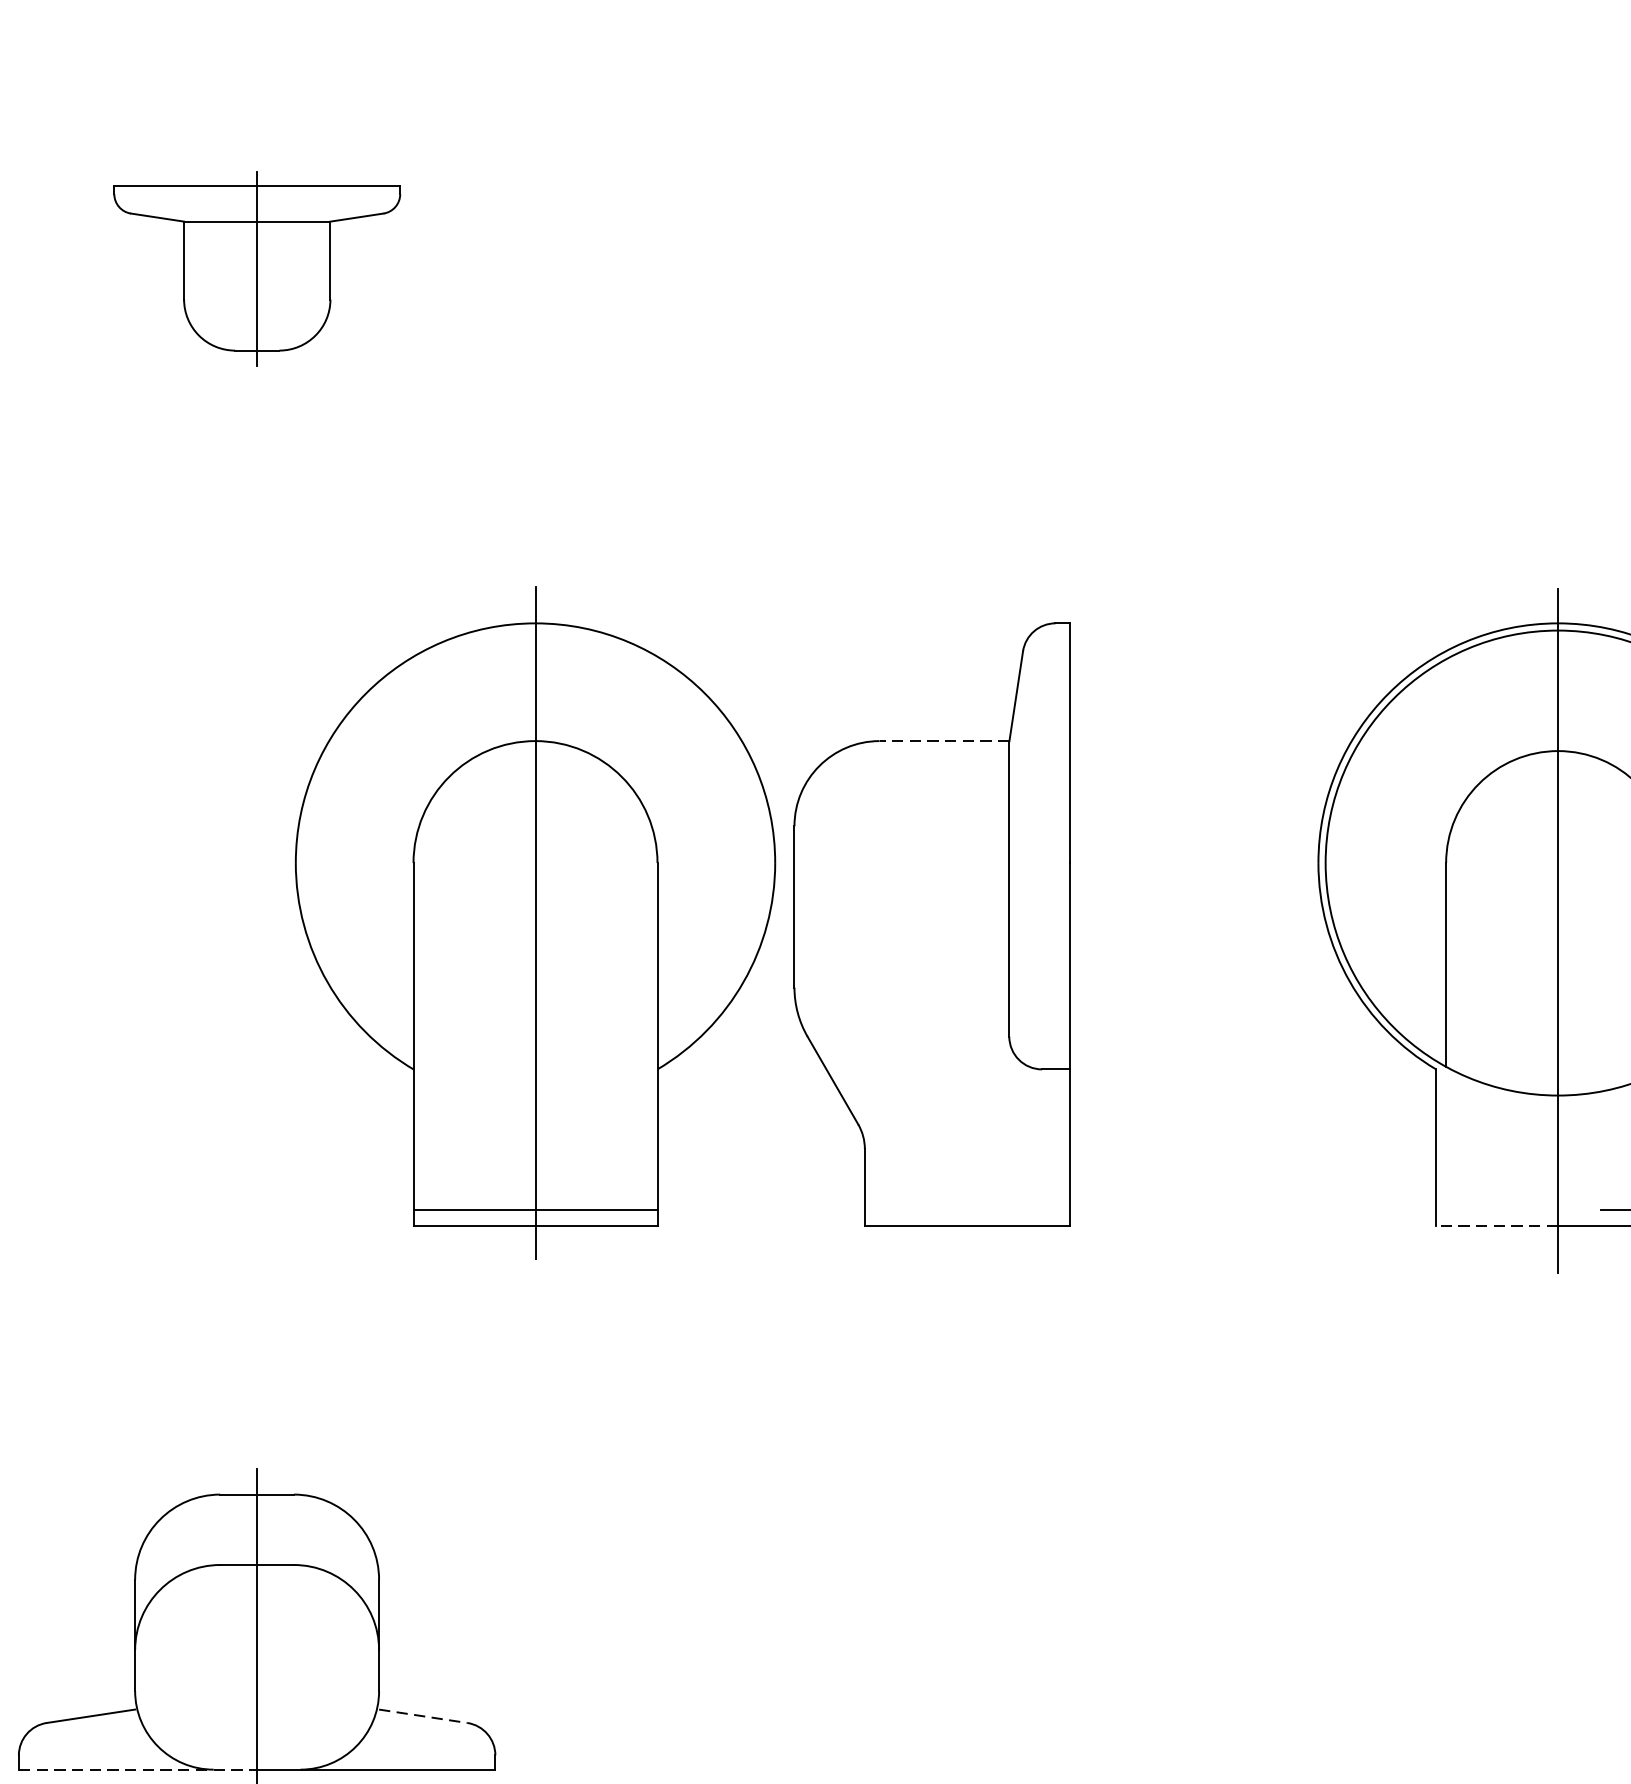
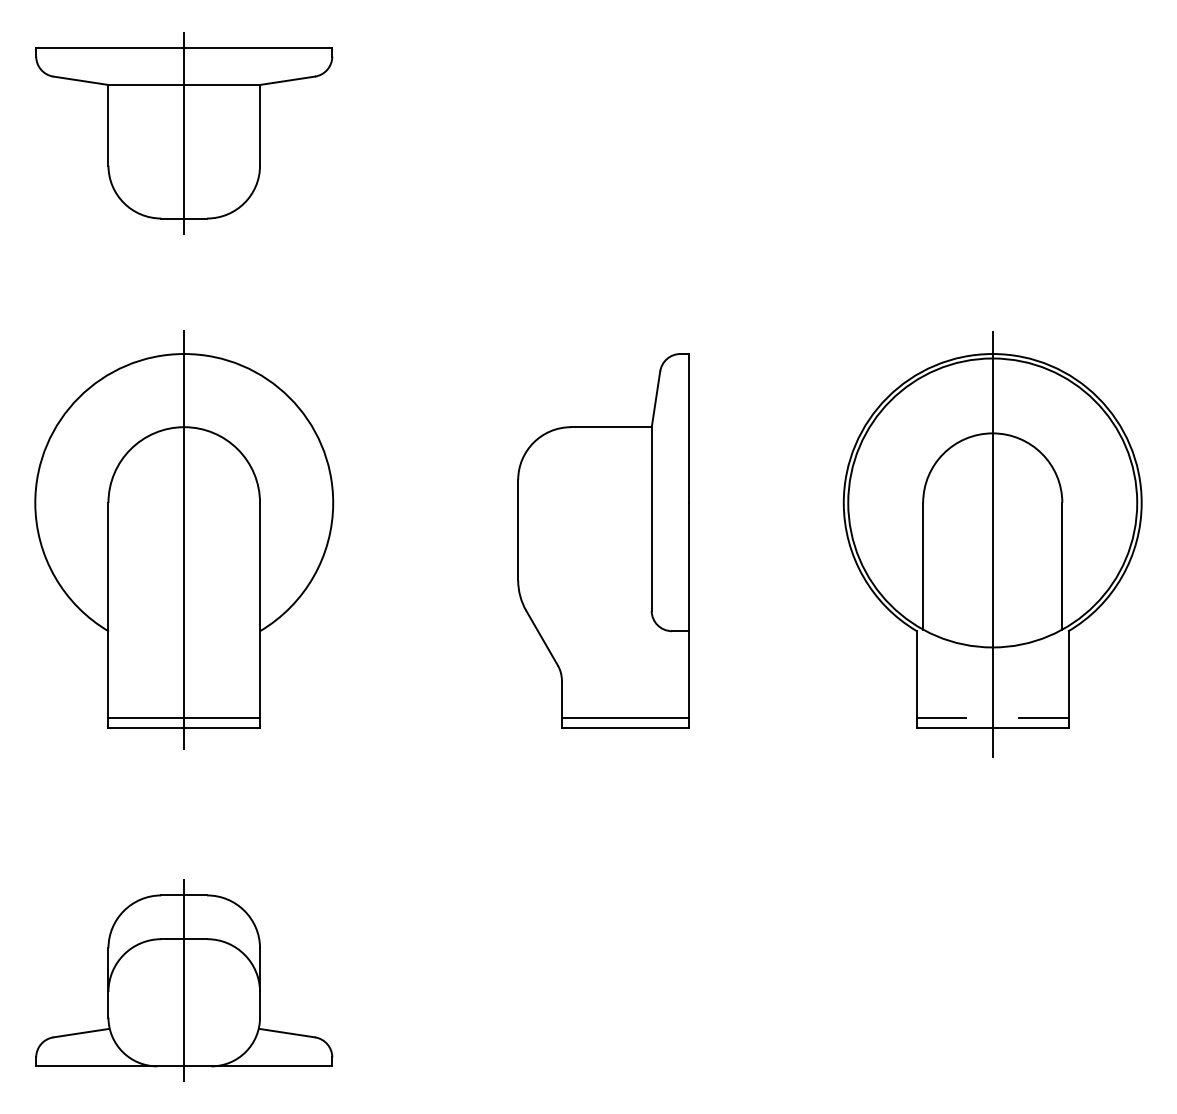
part: (257, 268) -> (184, 133), size x1.67
line: (943, 741) -> (610, 427), dashed -> solid
part: (535, 921) -> (184, 539), moved
line: (967, 1209) -> (625, 718), added
line: (1475, 1209) -> (941, 718), added
line: (1496, 1225) -> (954, 728), dashed -> solid
line: (423, 1716) -> (287, 1033), dashed -> solid
line: (138, 1769) -> (110, 1066), dashed -> solid

